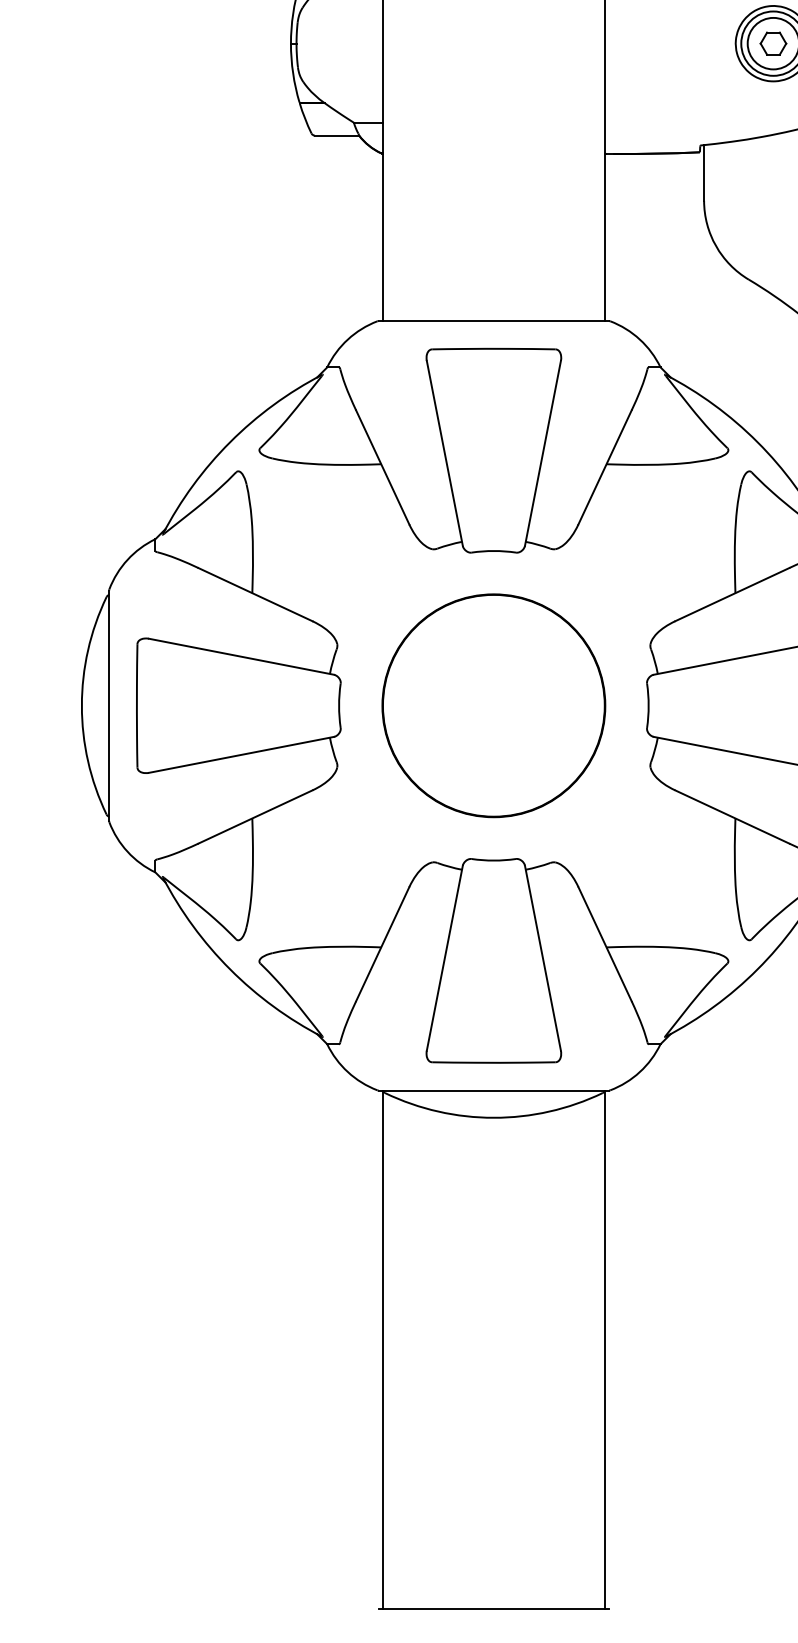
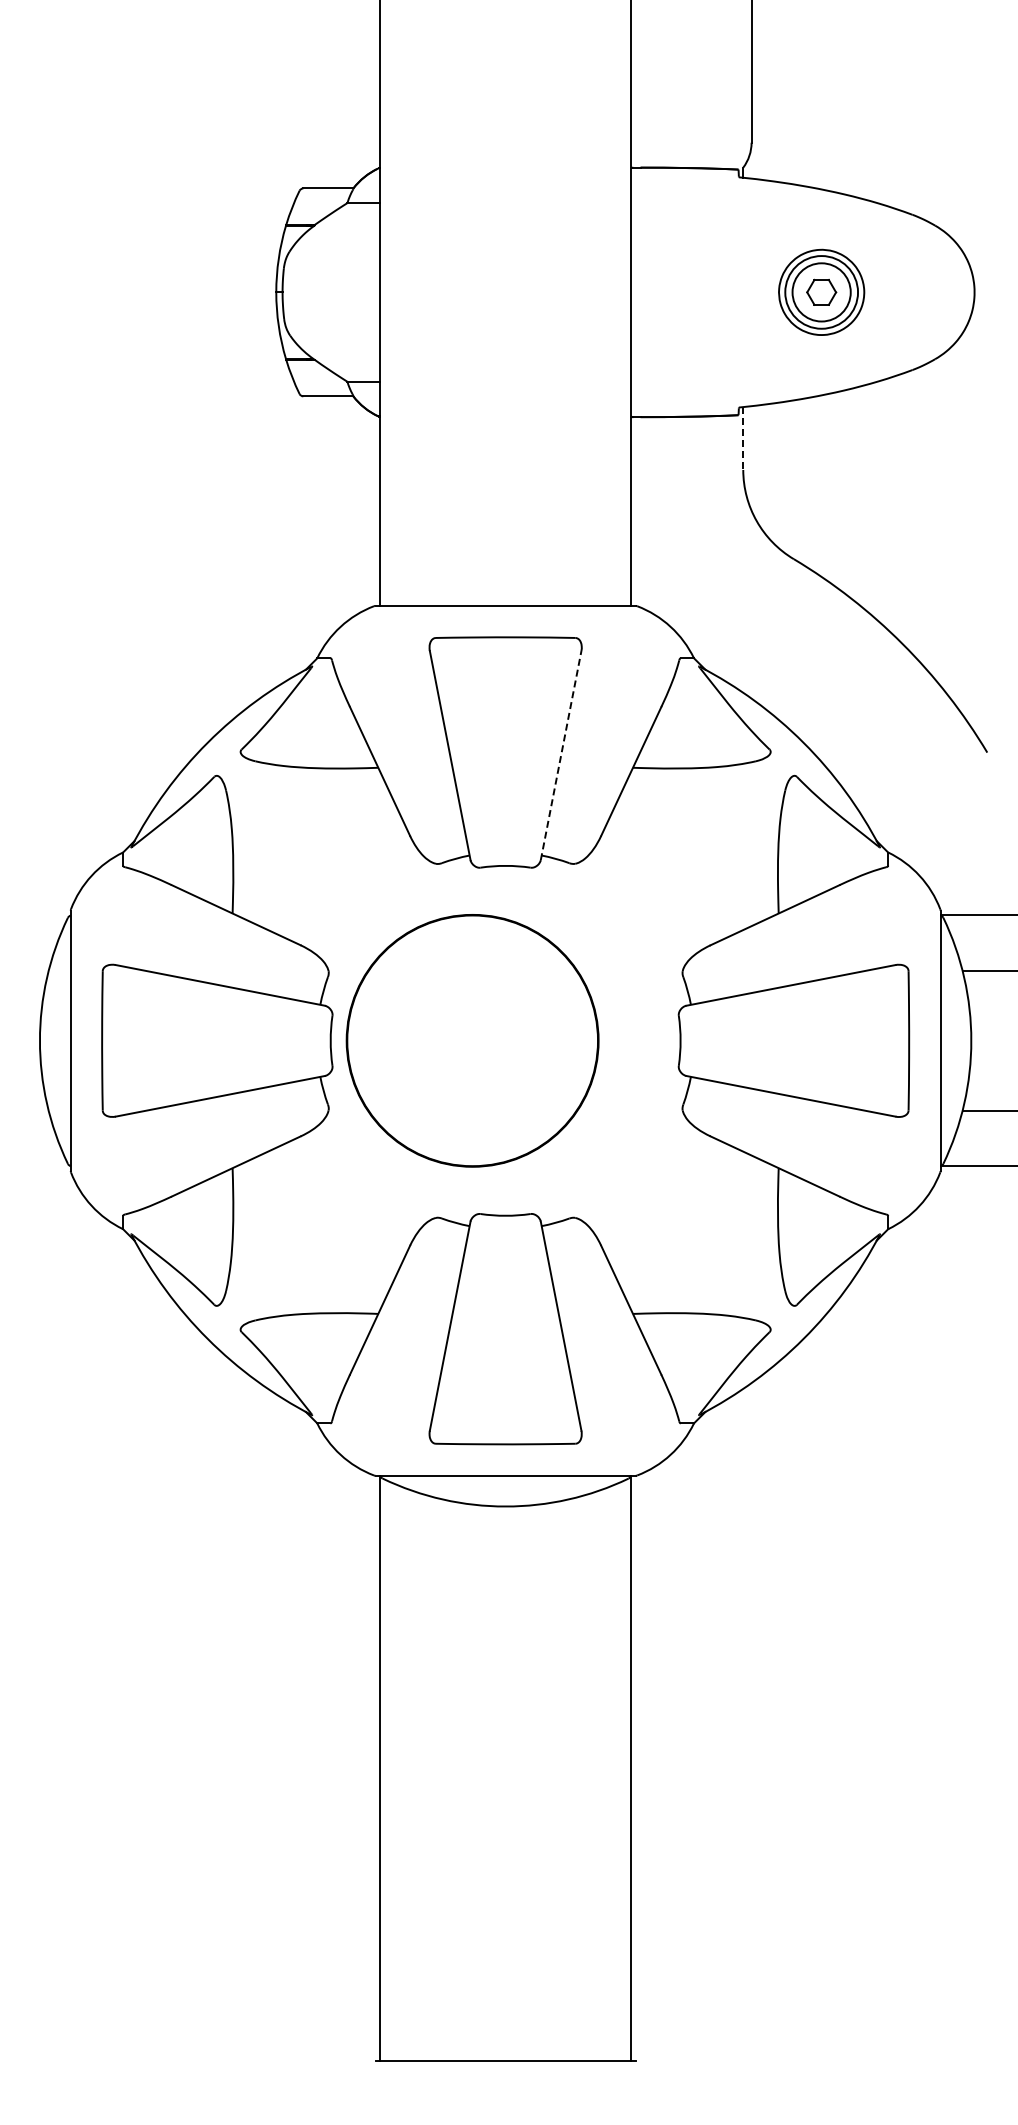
line: (704, 173) -> (743, 439), solid -> dashed
line: (543, 453) -> (561, 755), solid -> dashed
part: (493, 705) -> (472, 1040), moved

